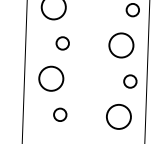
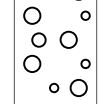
circle: (63, 42) -> (39, 39), size x1.6
circle: (121, 44) -> (68, 39), moved
circle: (60, 114) -> (54, 87), moved

